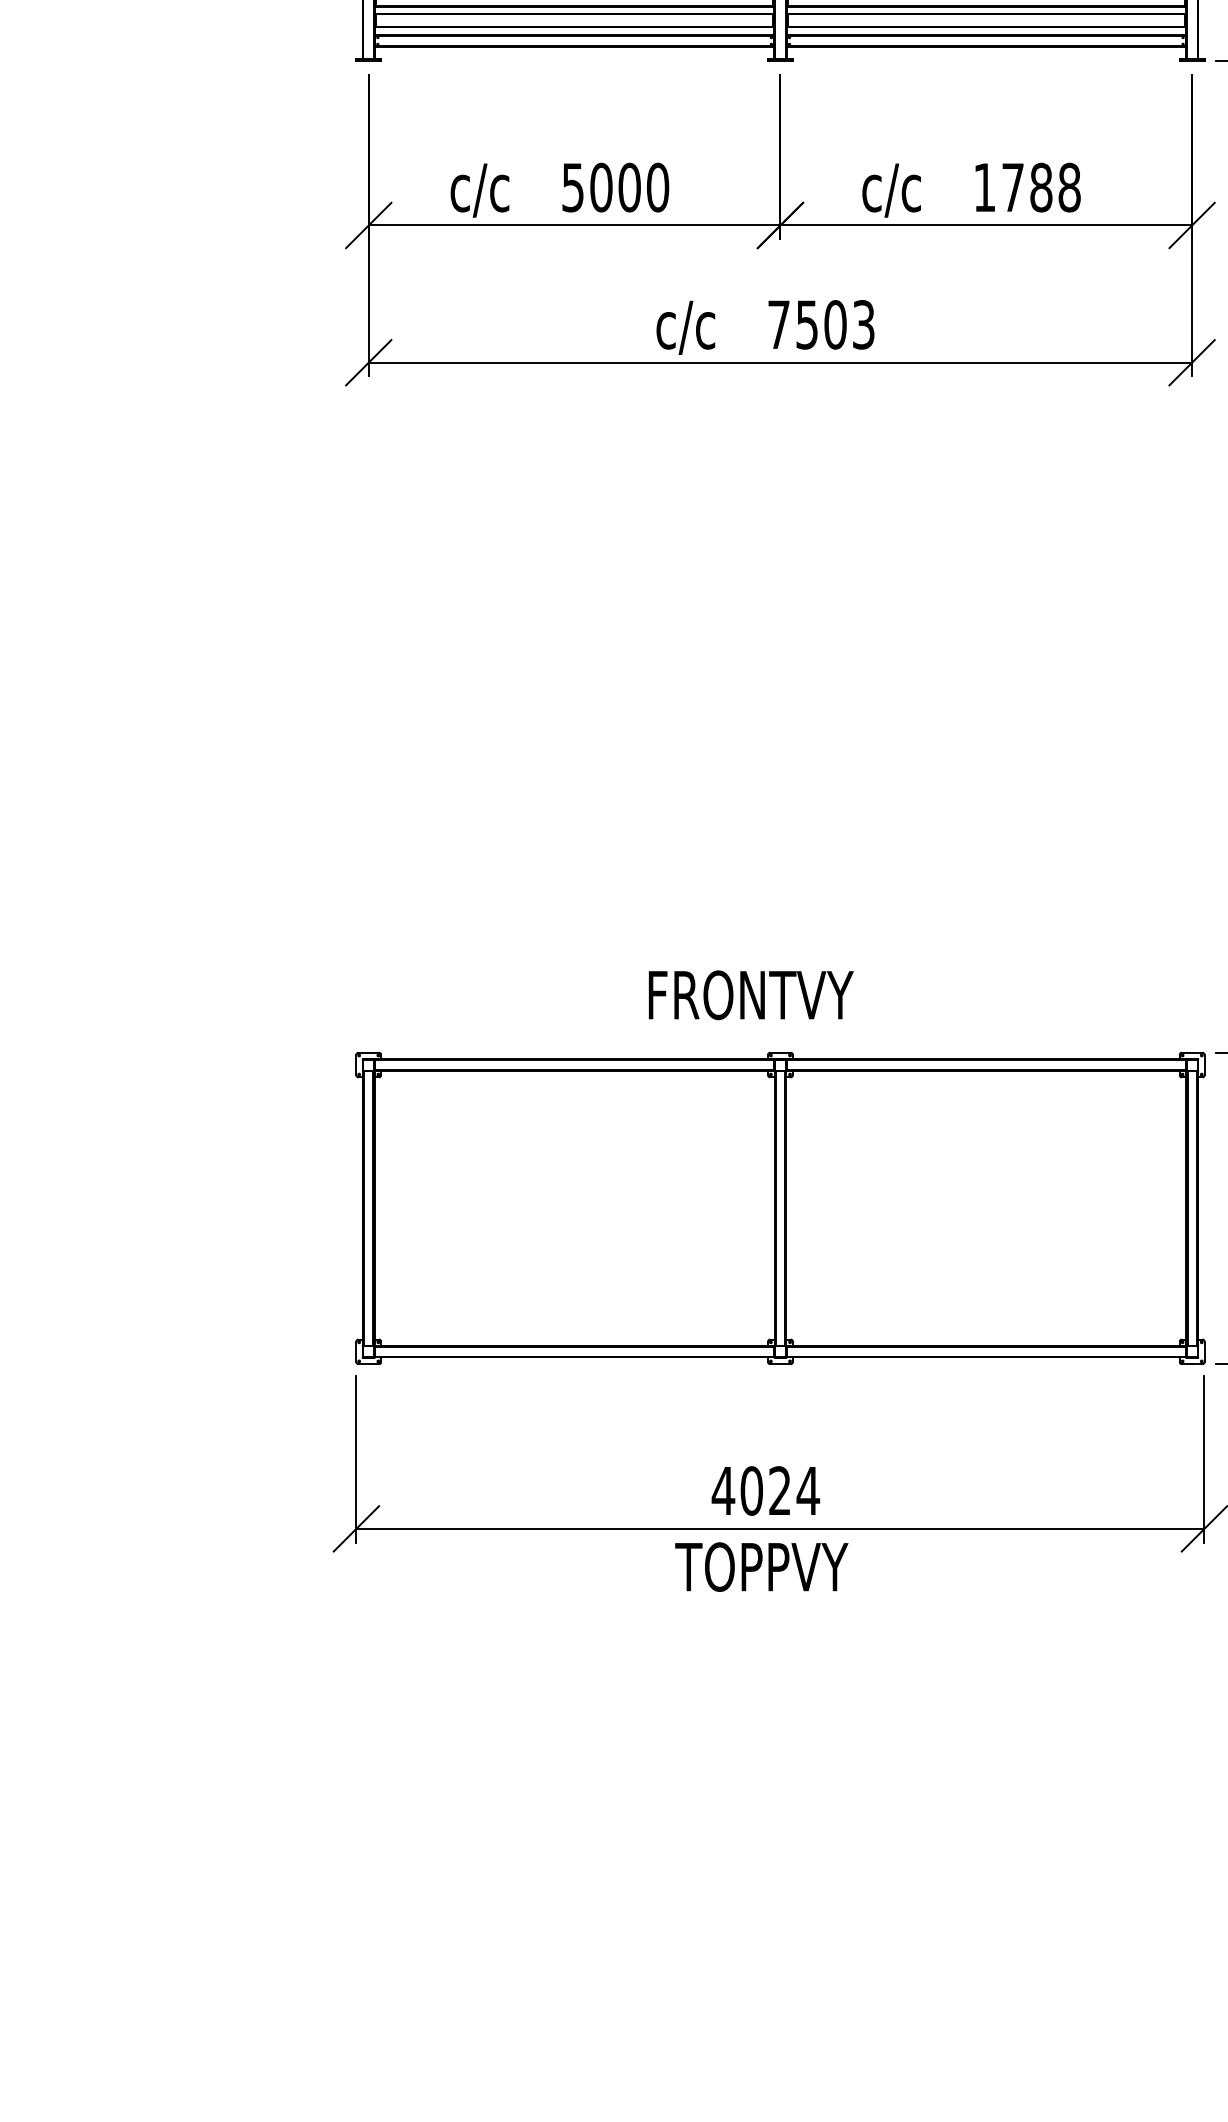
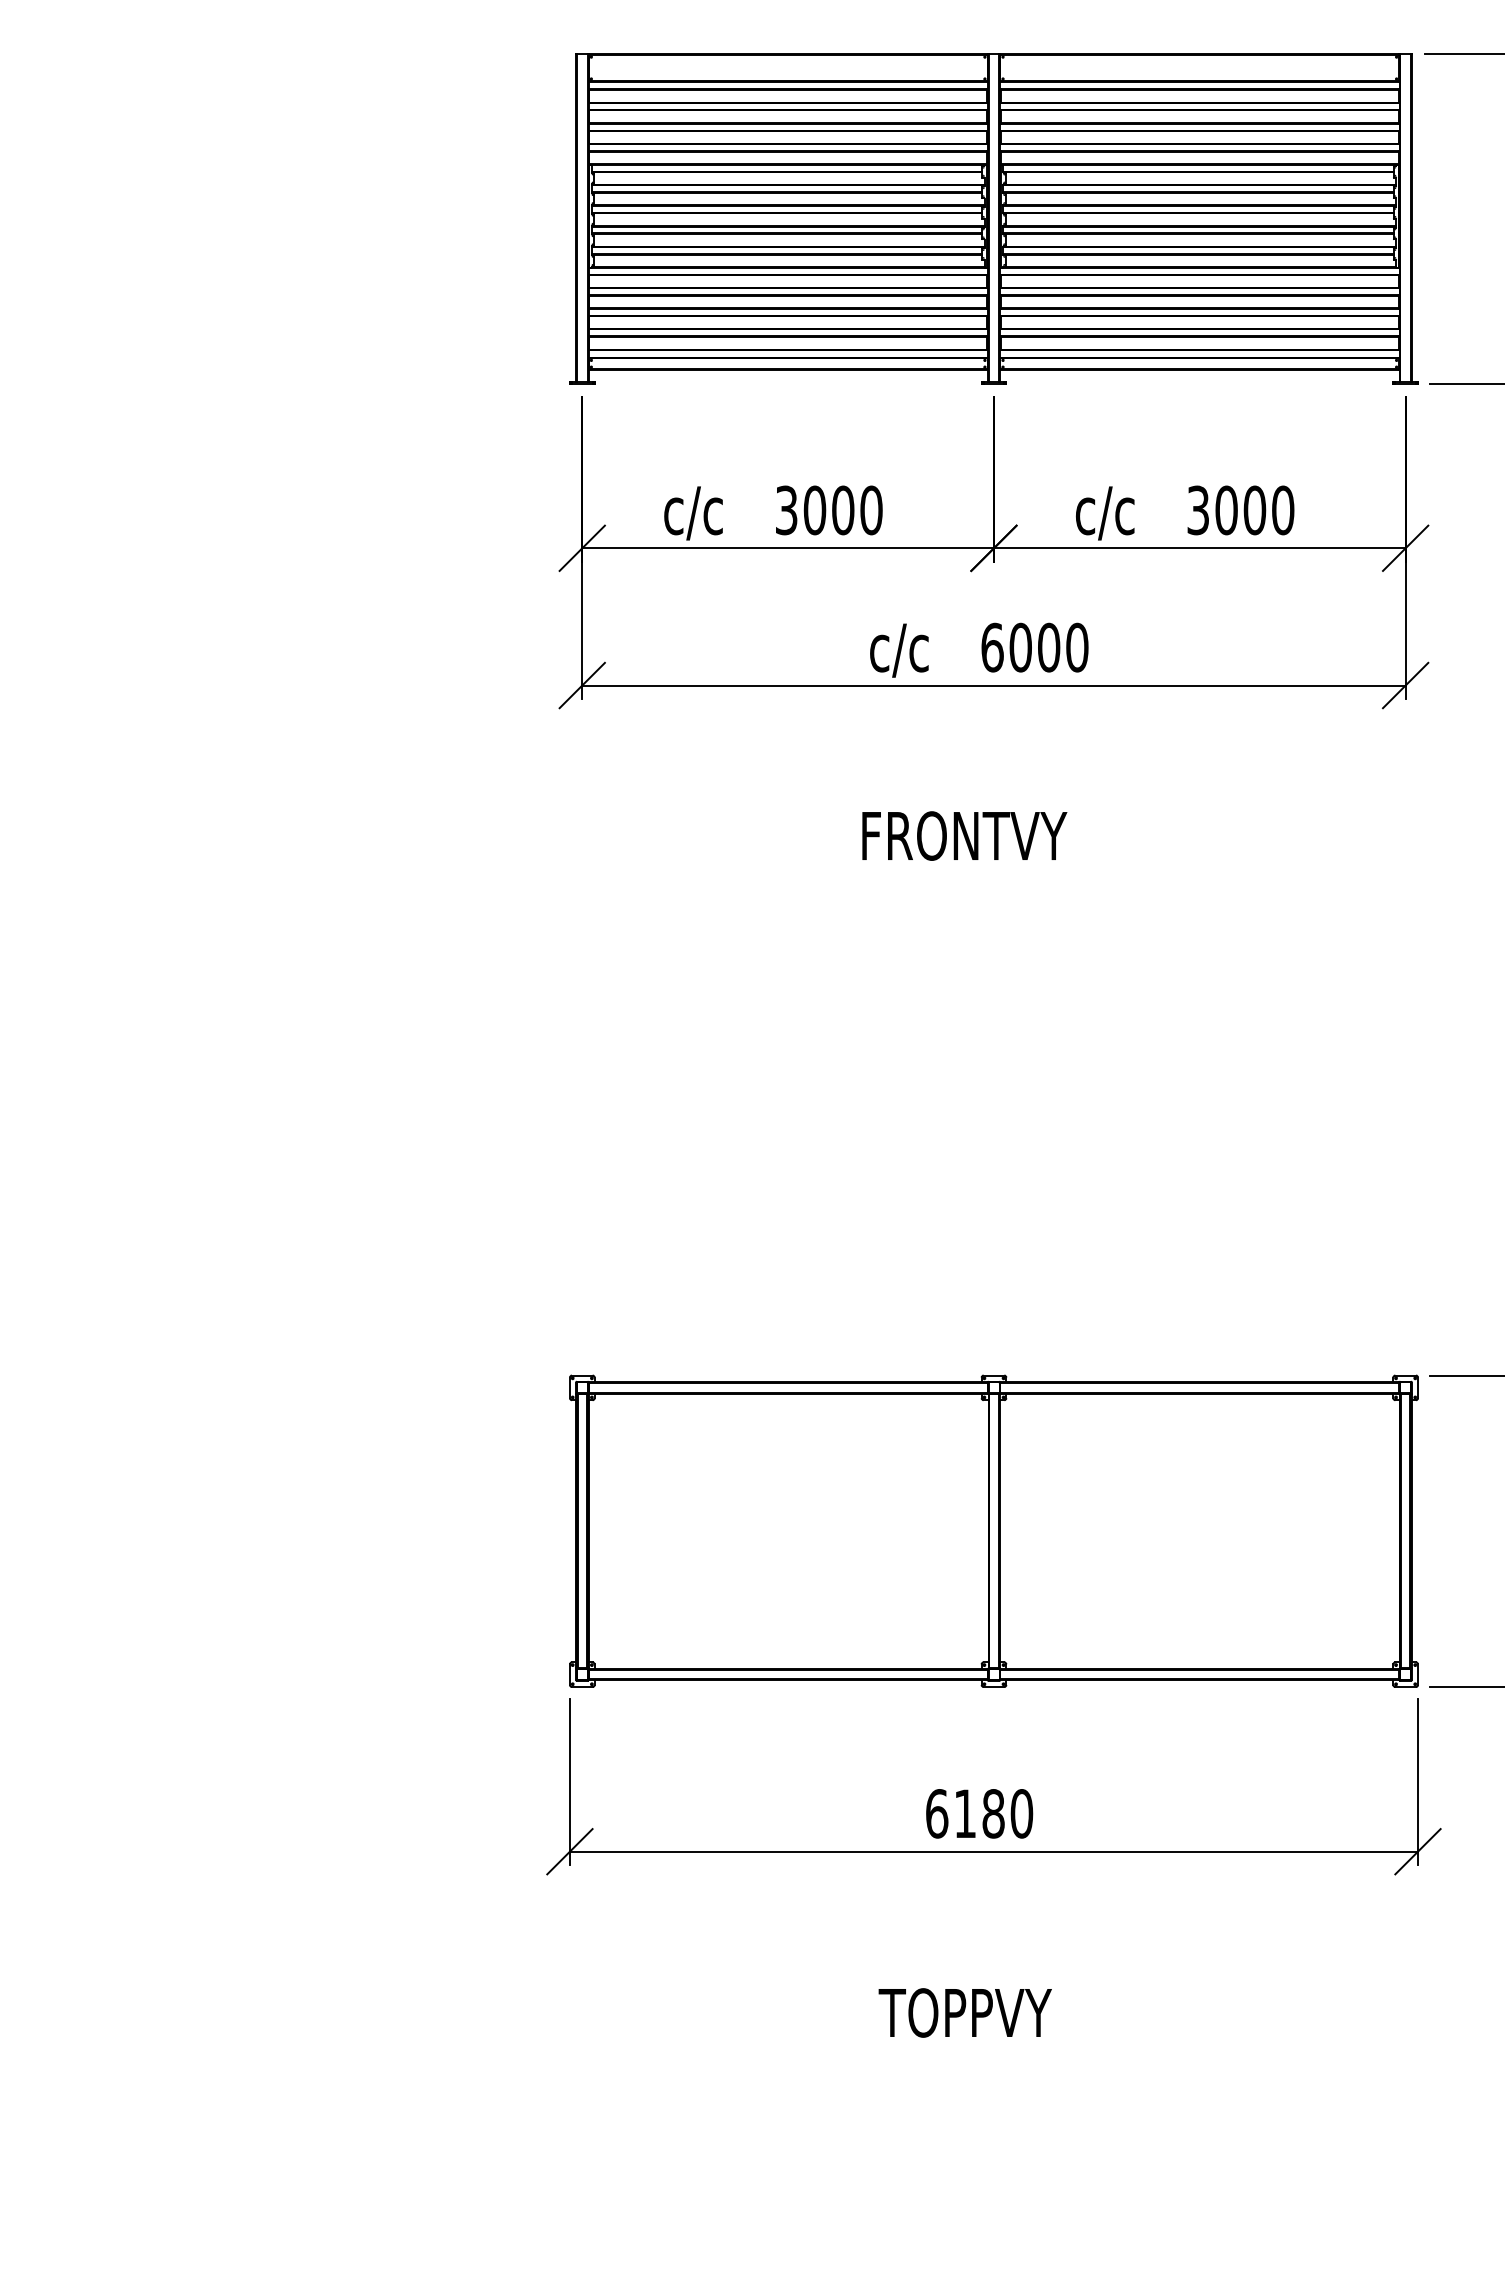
text: (572, 186) -> (786, 509), 5000 -> 3000
text: (1026, 187) -> (1240, 510), 1788 -> 3000
text: (820, 324) -> (1034, 647), 7503 -> 6000
text: (750, 994) -> (964, 835), moved
text: (765, 1490) -> (979, 1813), 4024 -> 6180
text: (760, 1566) -> (964, 2012), moved

